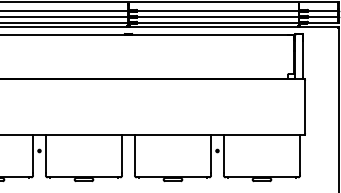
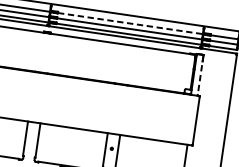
line: (217, 11) -> (130, 23), solid -> dashed
line: (302, 56) -> (200, 75), solid -> dashed

